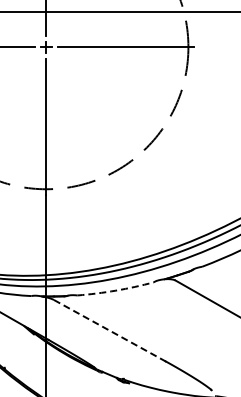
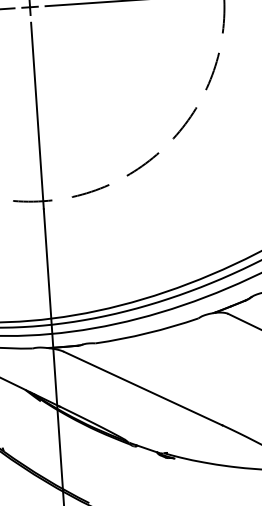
arc: (115, 290) -> (147, 333), dashed -> solid
line: (109, 330) -> (142, 388), dashed -> solid

